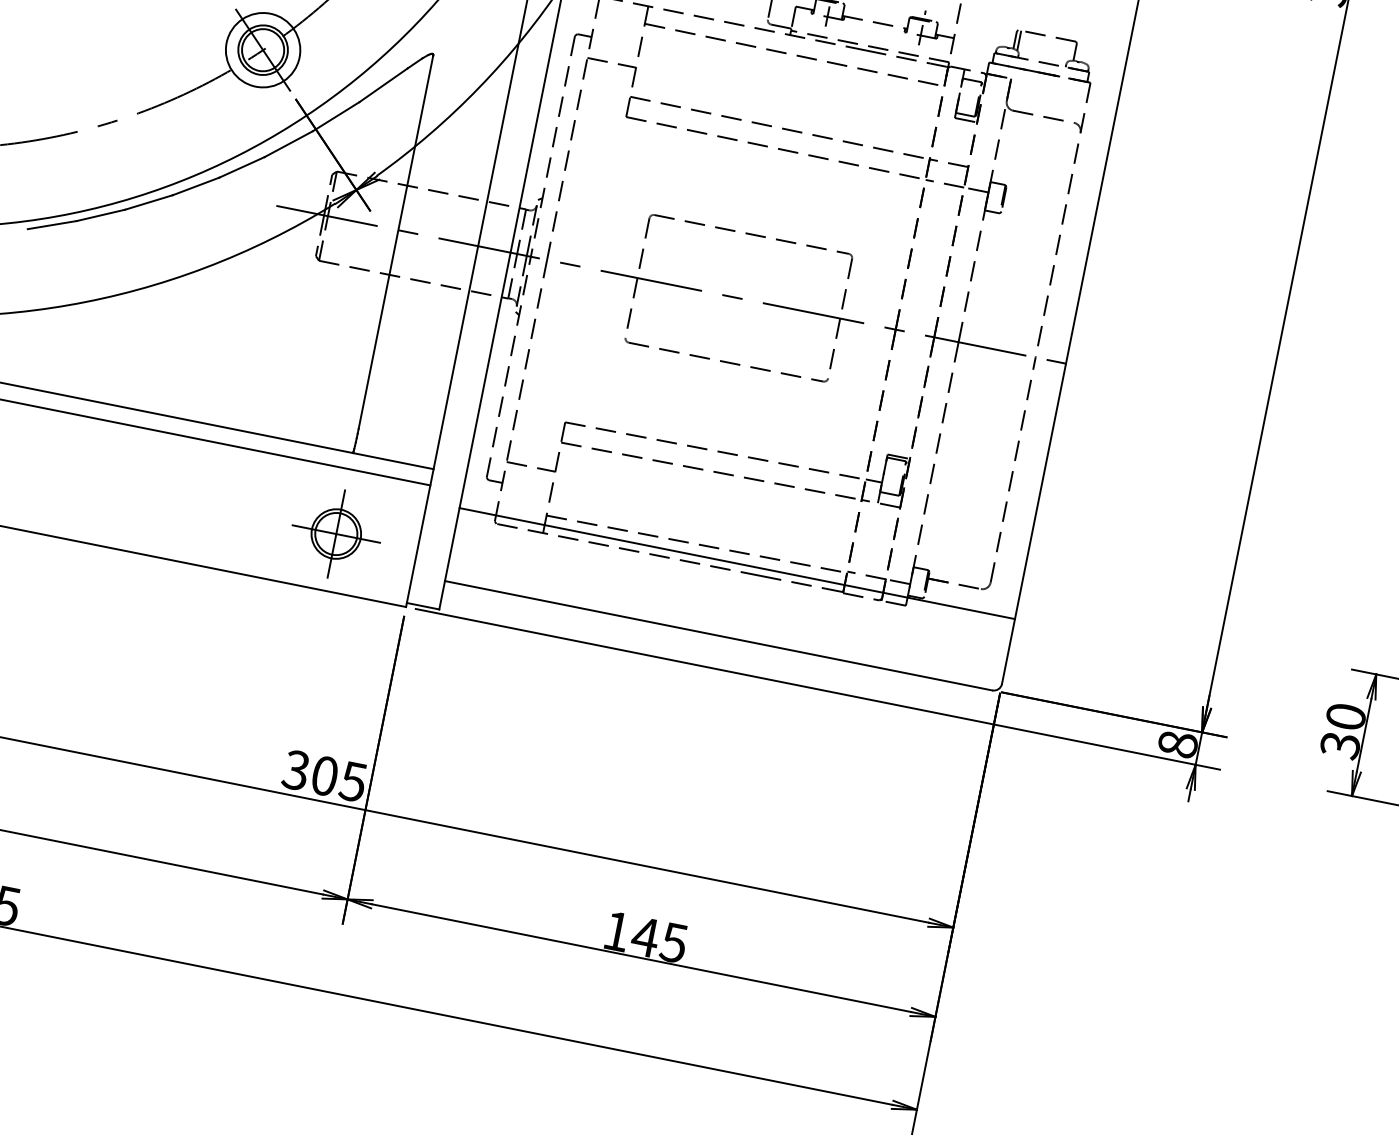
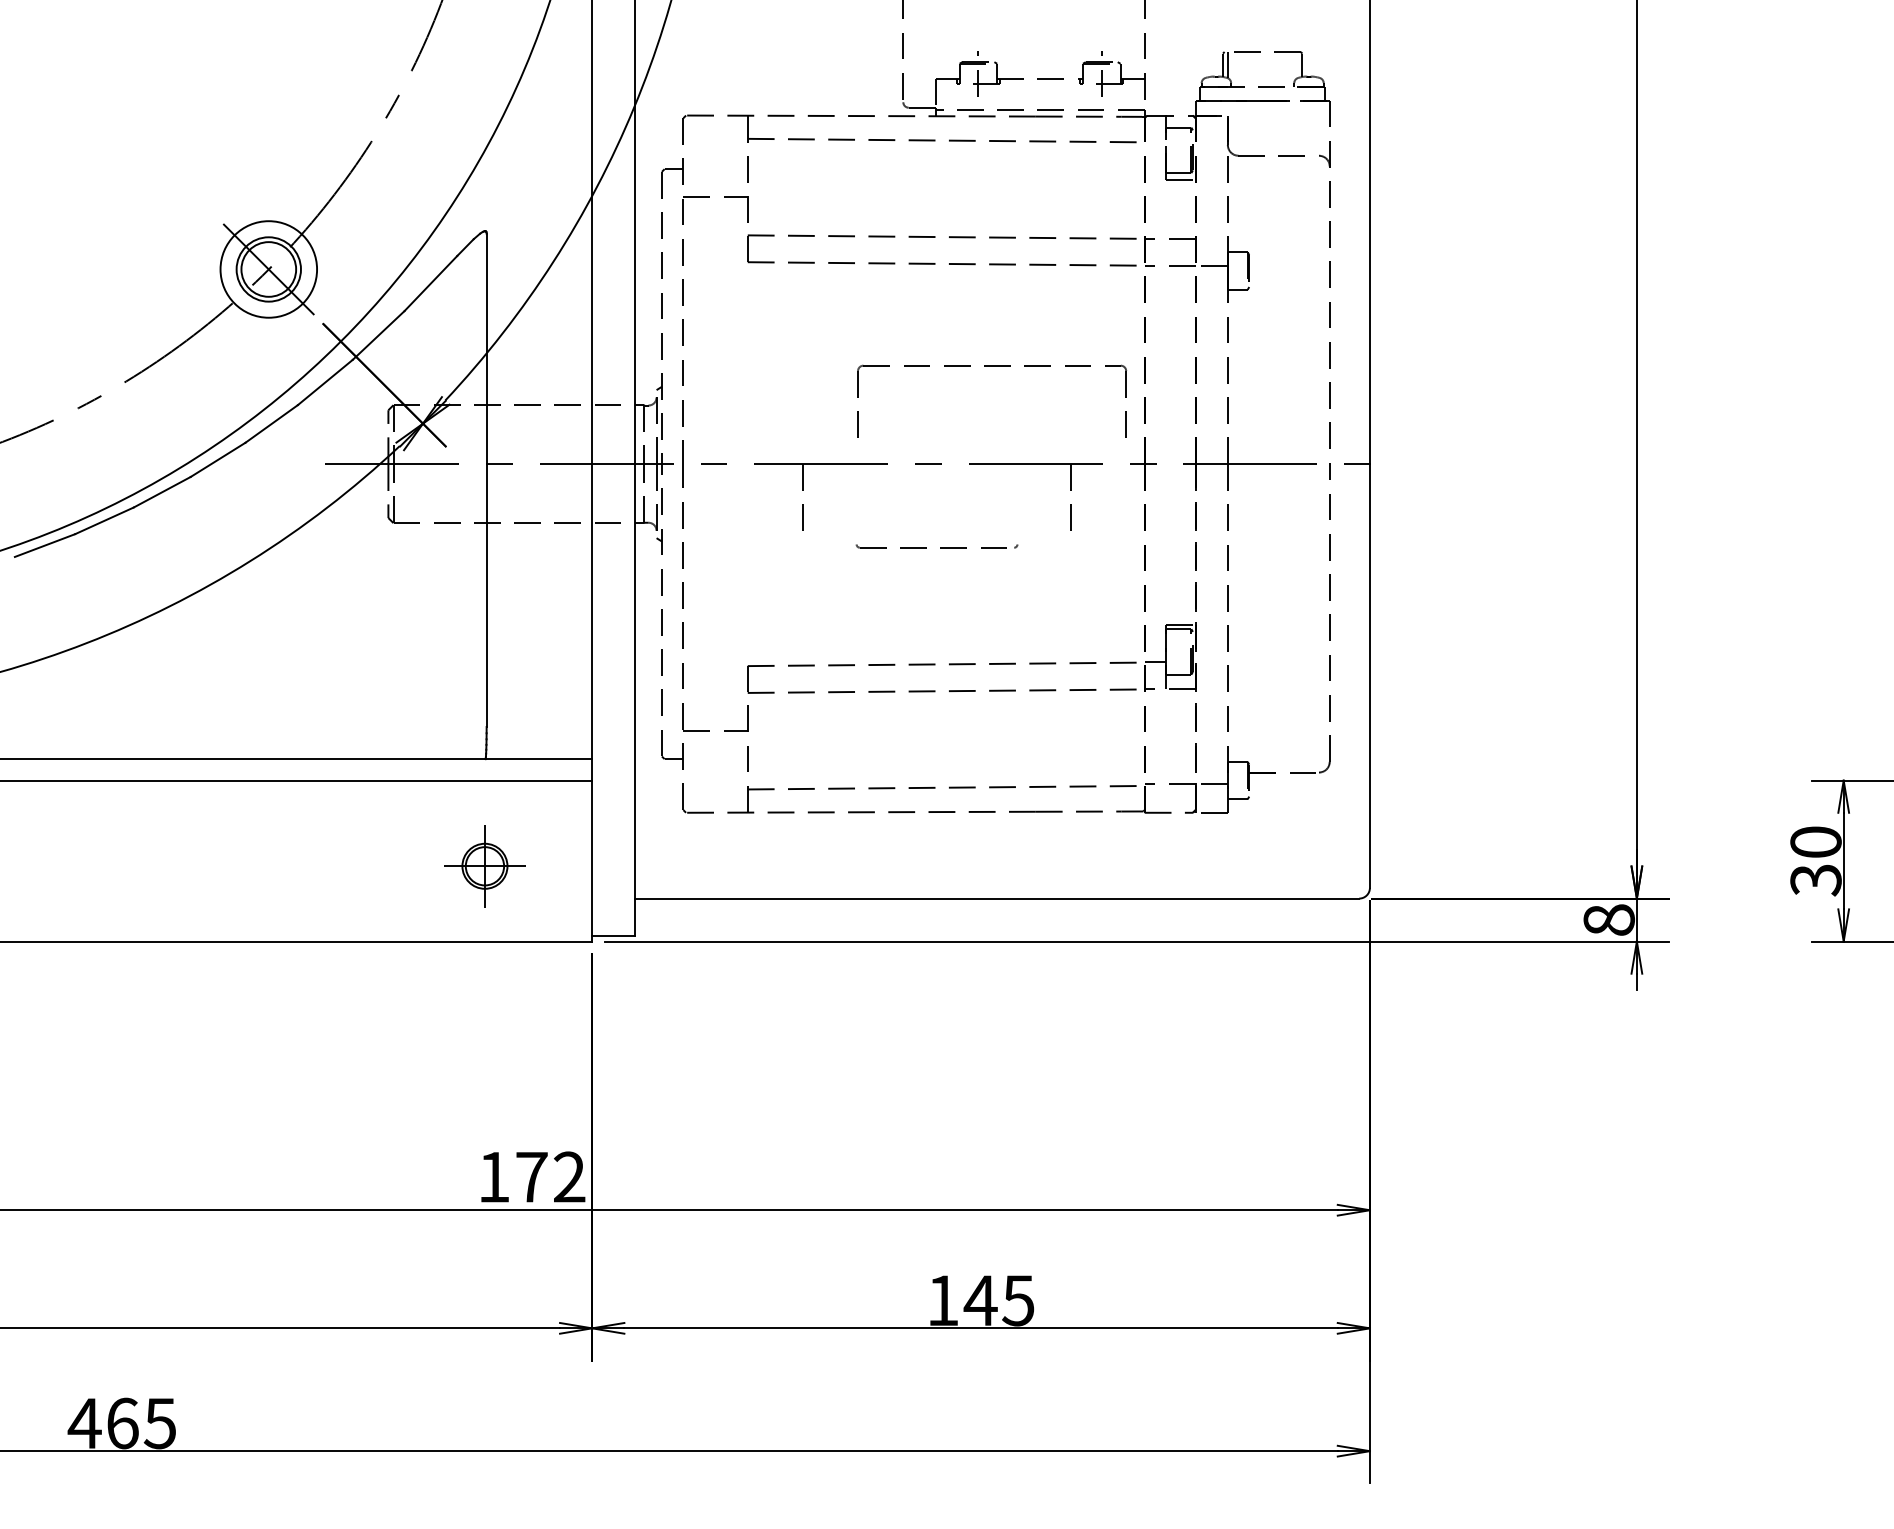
part: (751, 235) -> (992, 366), moved
part: (725, 360) -> (936, 546), size x0.6
part: (336, 533) -> (484, 865), size x0.7
line: (737, 563) -> (1002, 802), removed
text: (324, 775) -> (531, 1176), 305 -> 172

